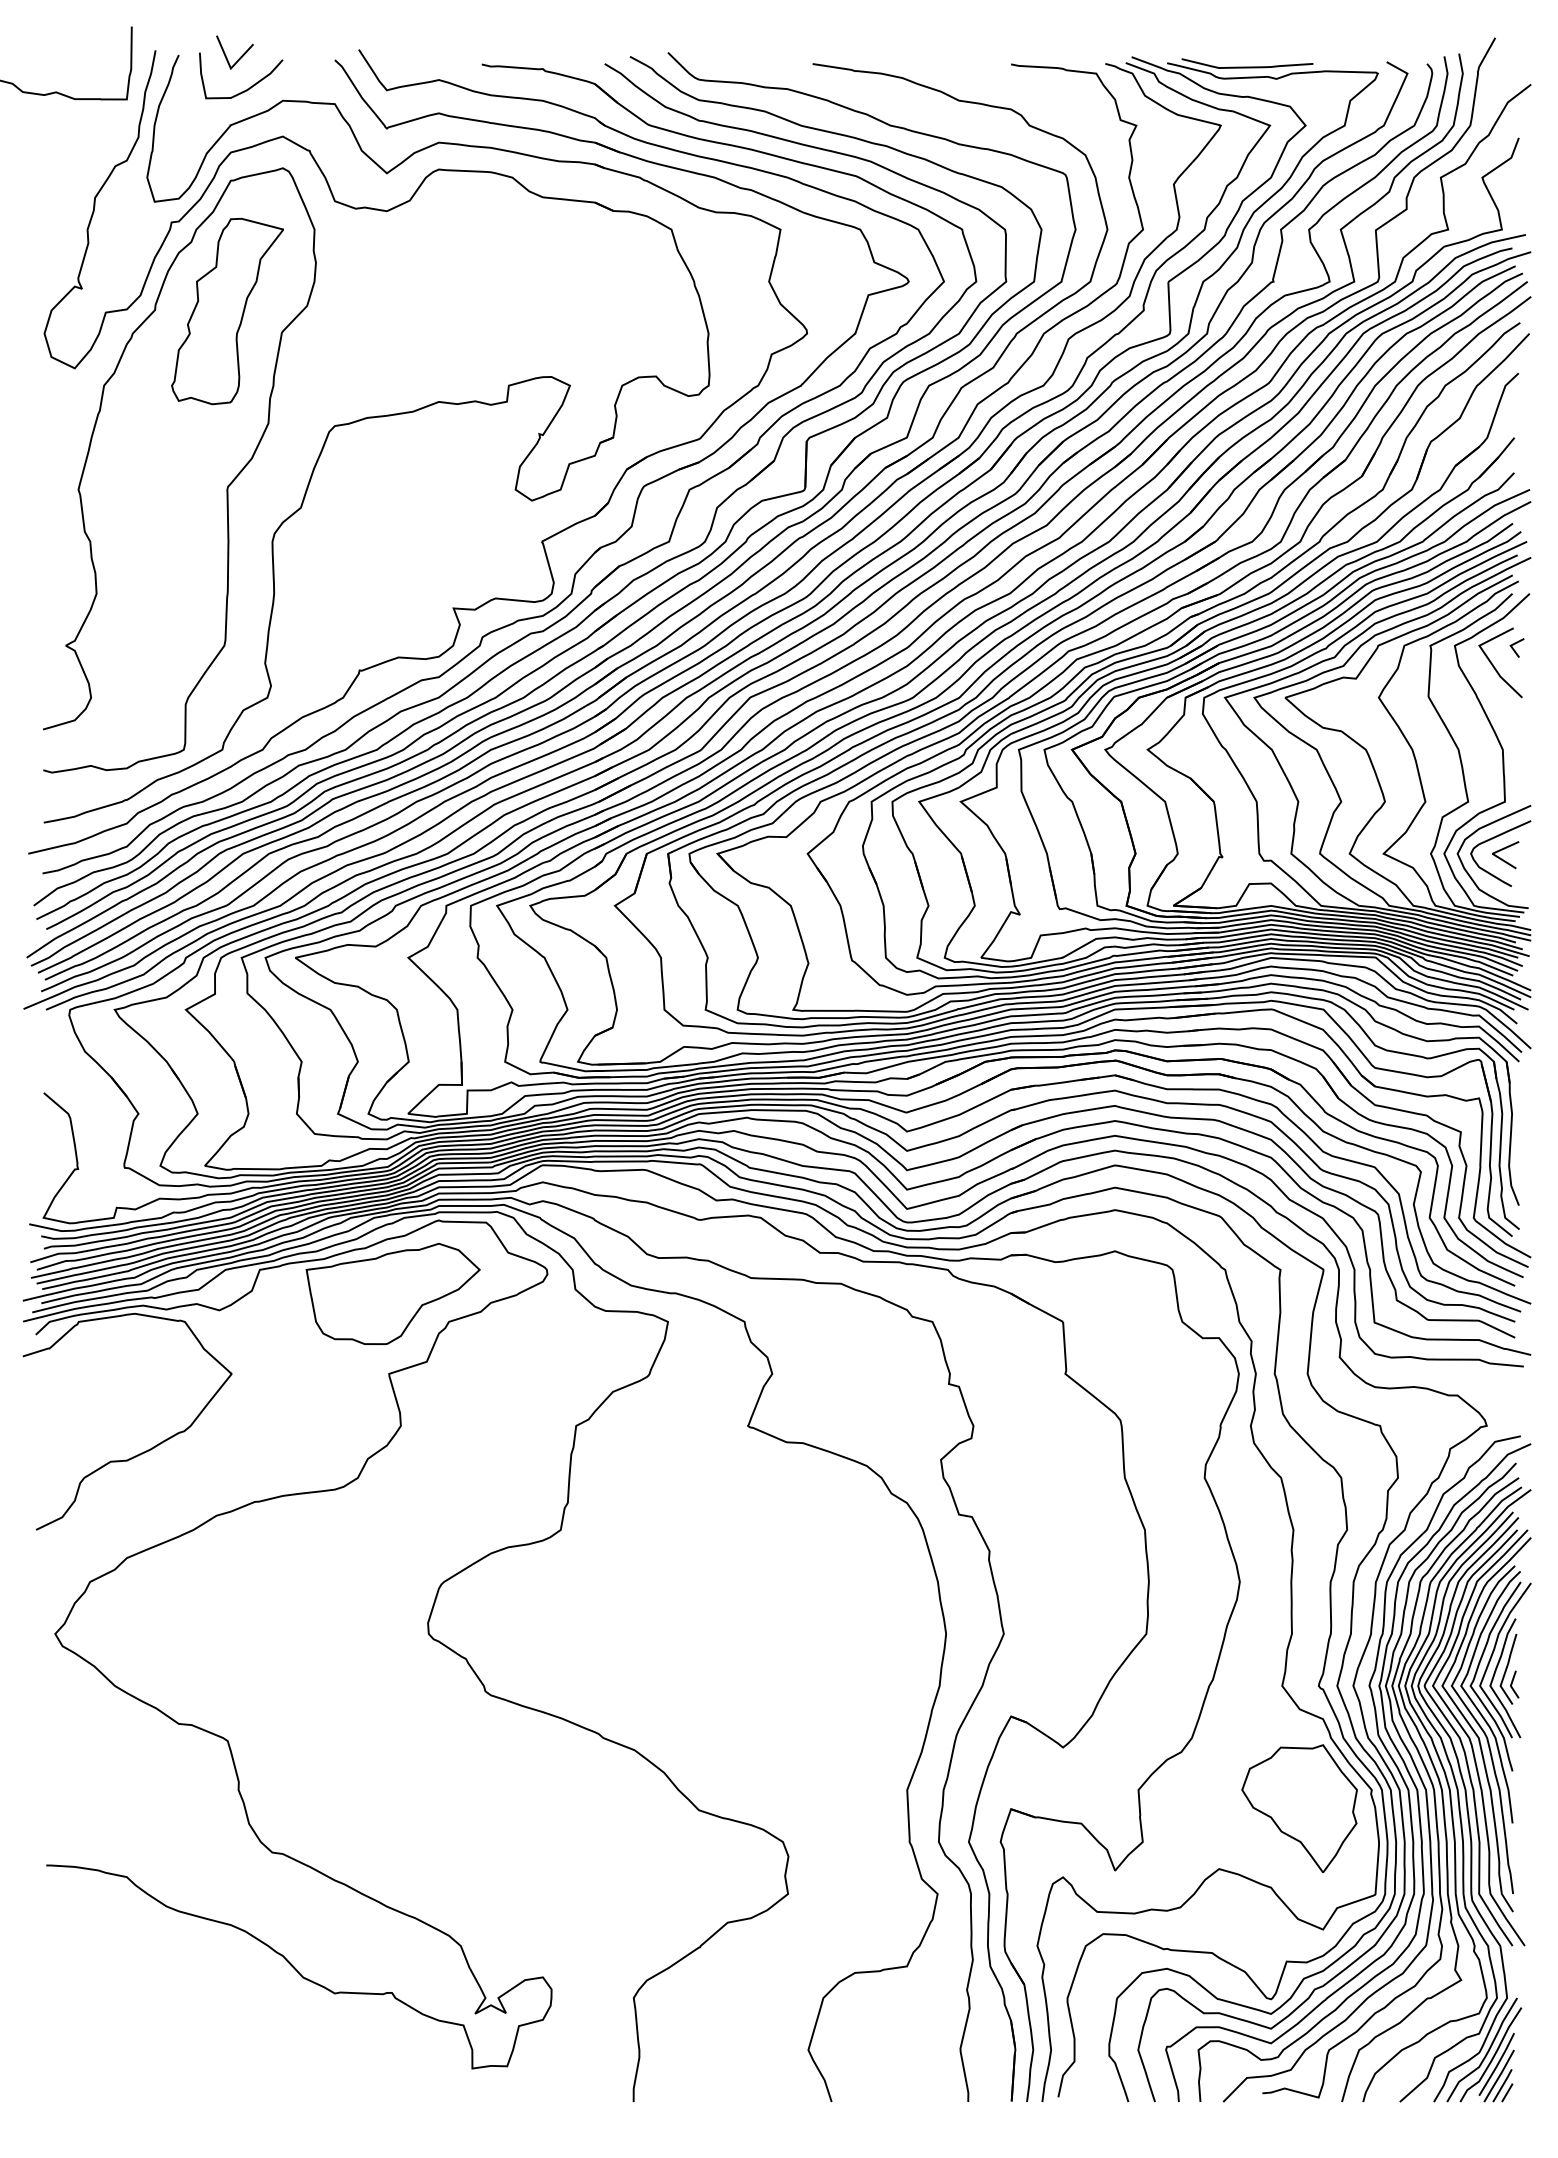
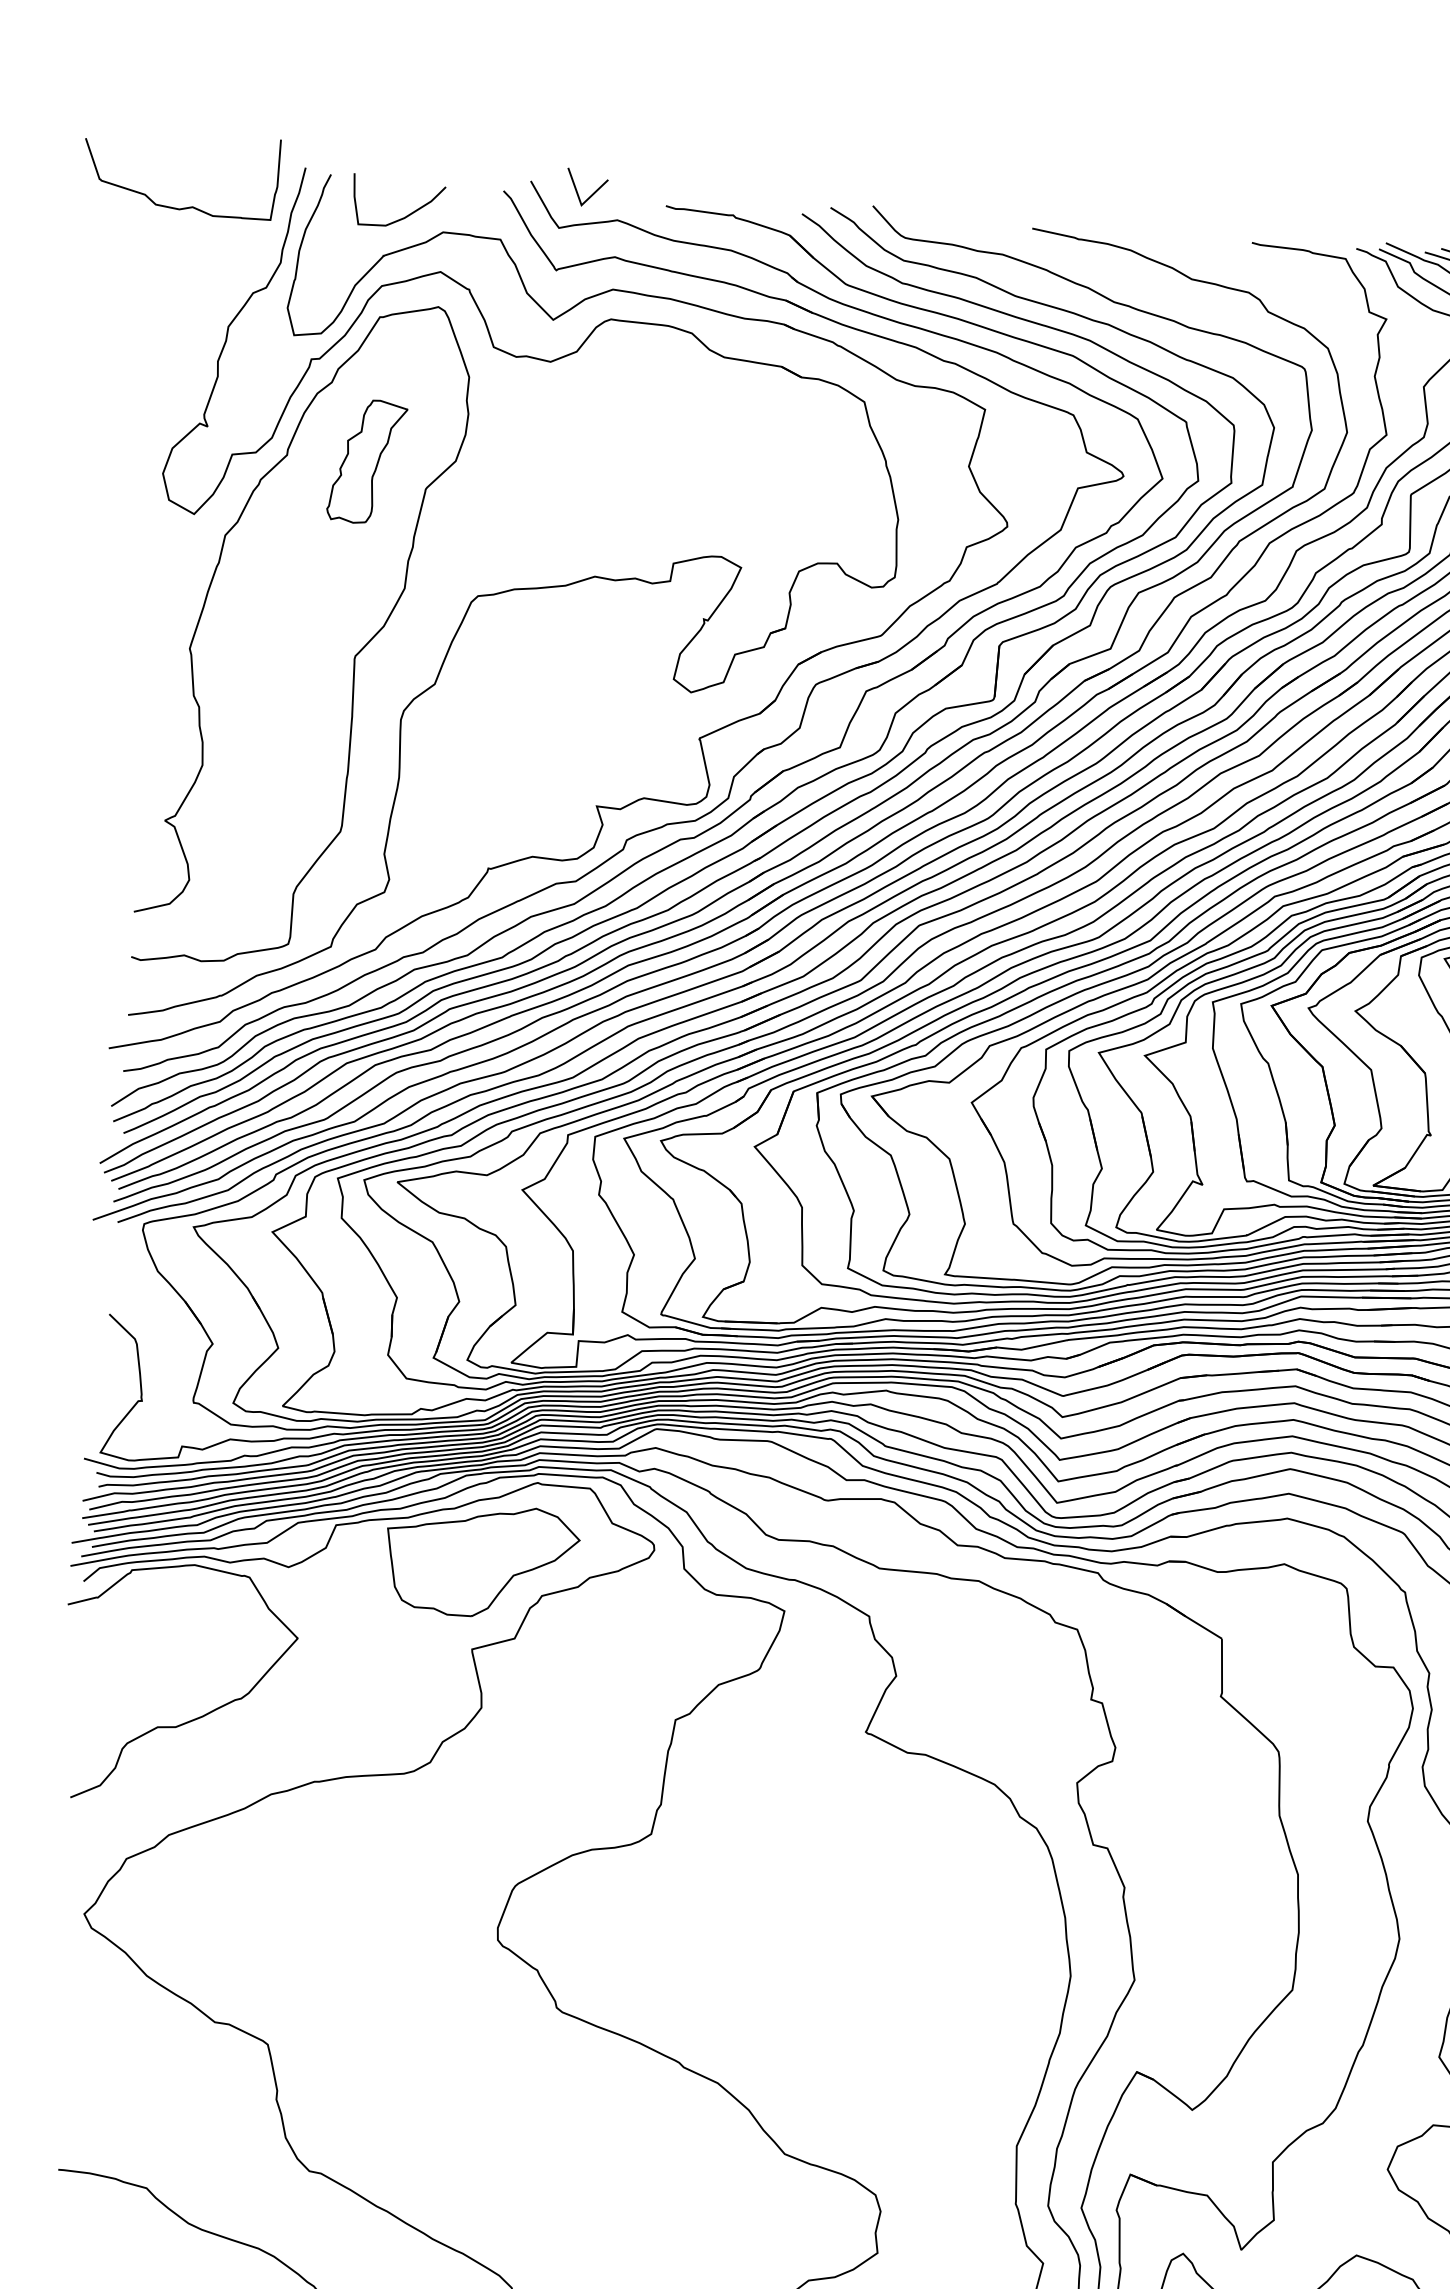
line: (239, 57) -> (591, 193), moved
part: (227, 311) -> (367, 461), size x0.6

